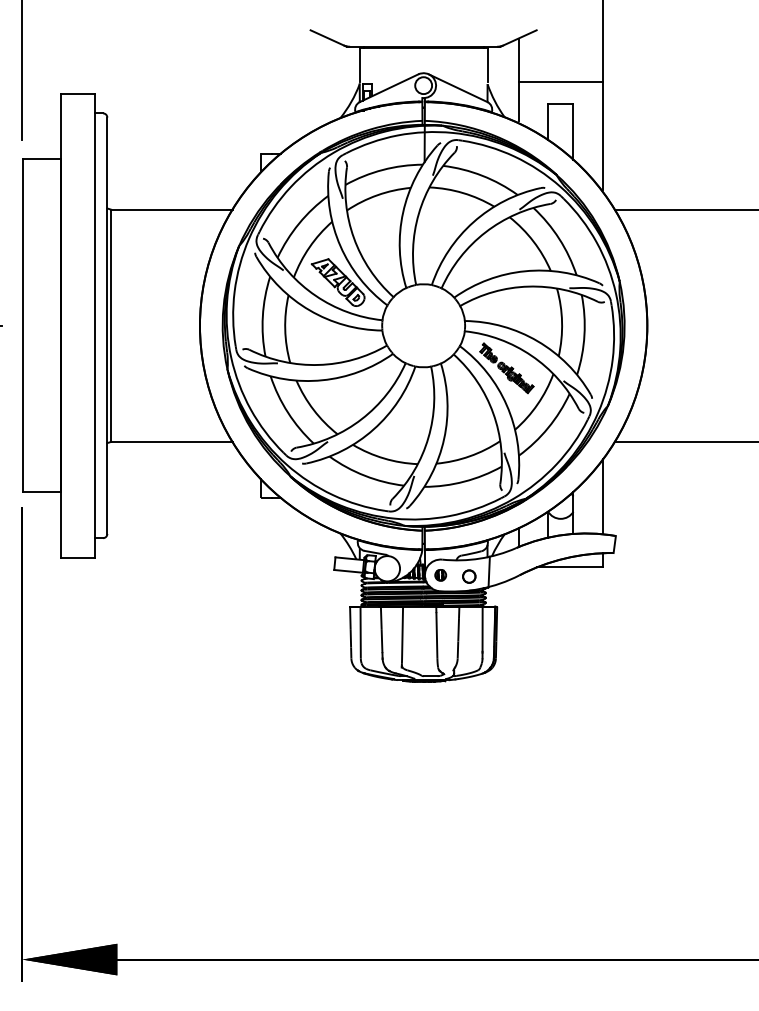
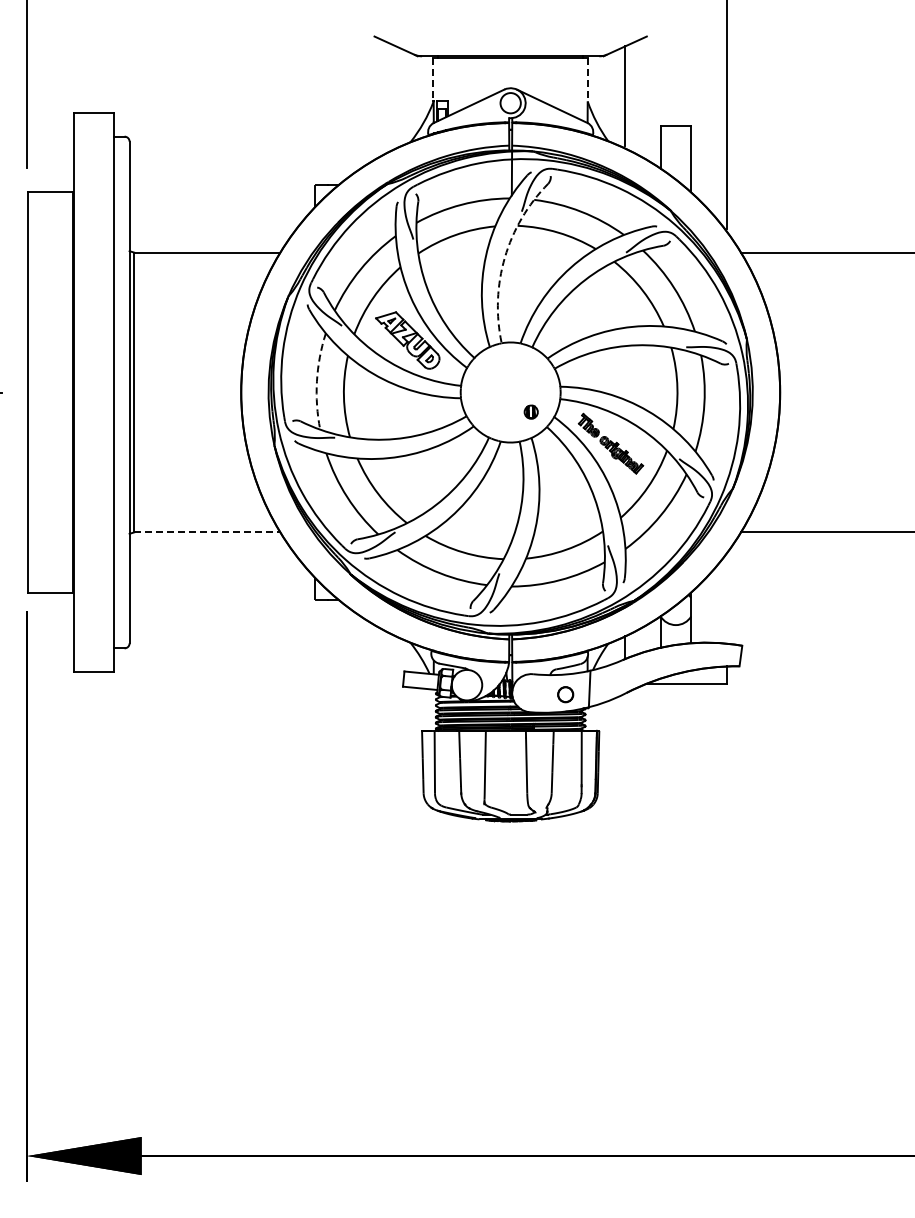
line: (359, 65) -> (433, 78), solid -> dashed
line: (487, 65) -> (587, 78), solid -> dashed
line: (560, 81) -> (675, 98), removed
arc: (418, 213) -> (504, 257), solid -> dashed
arc: (262, 316) -> (316, 381), solid -> dashed
line: (171, 441) -> (207, 532), solid -> dashed
line: (602, 496) -> (726, 598), removed
part: (440, 574) -> (530, 411), moved

